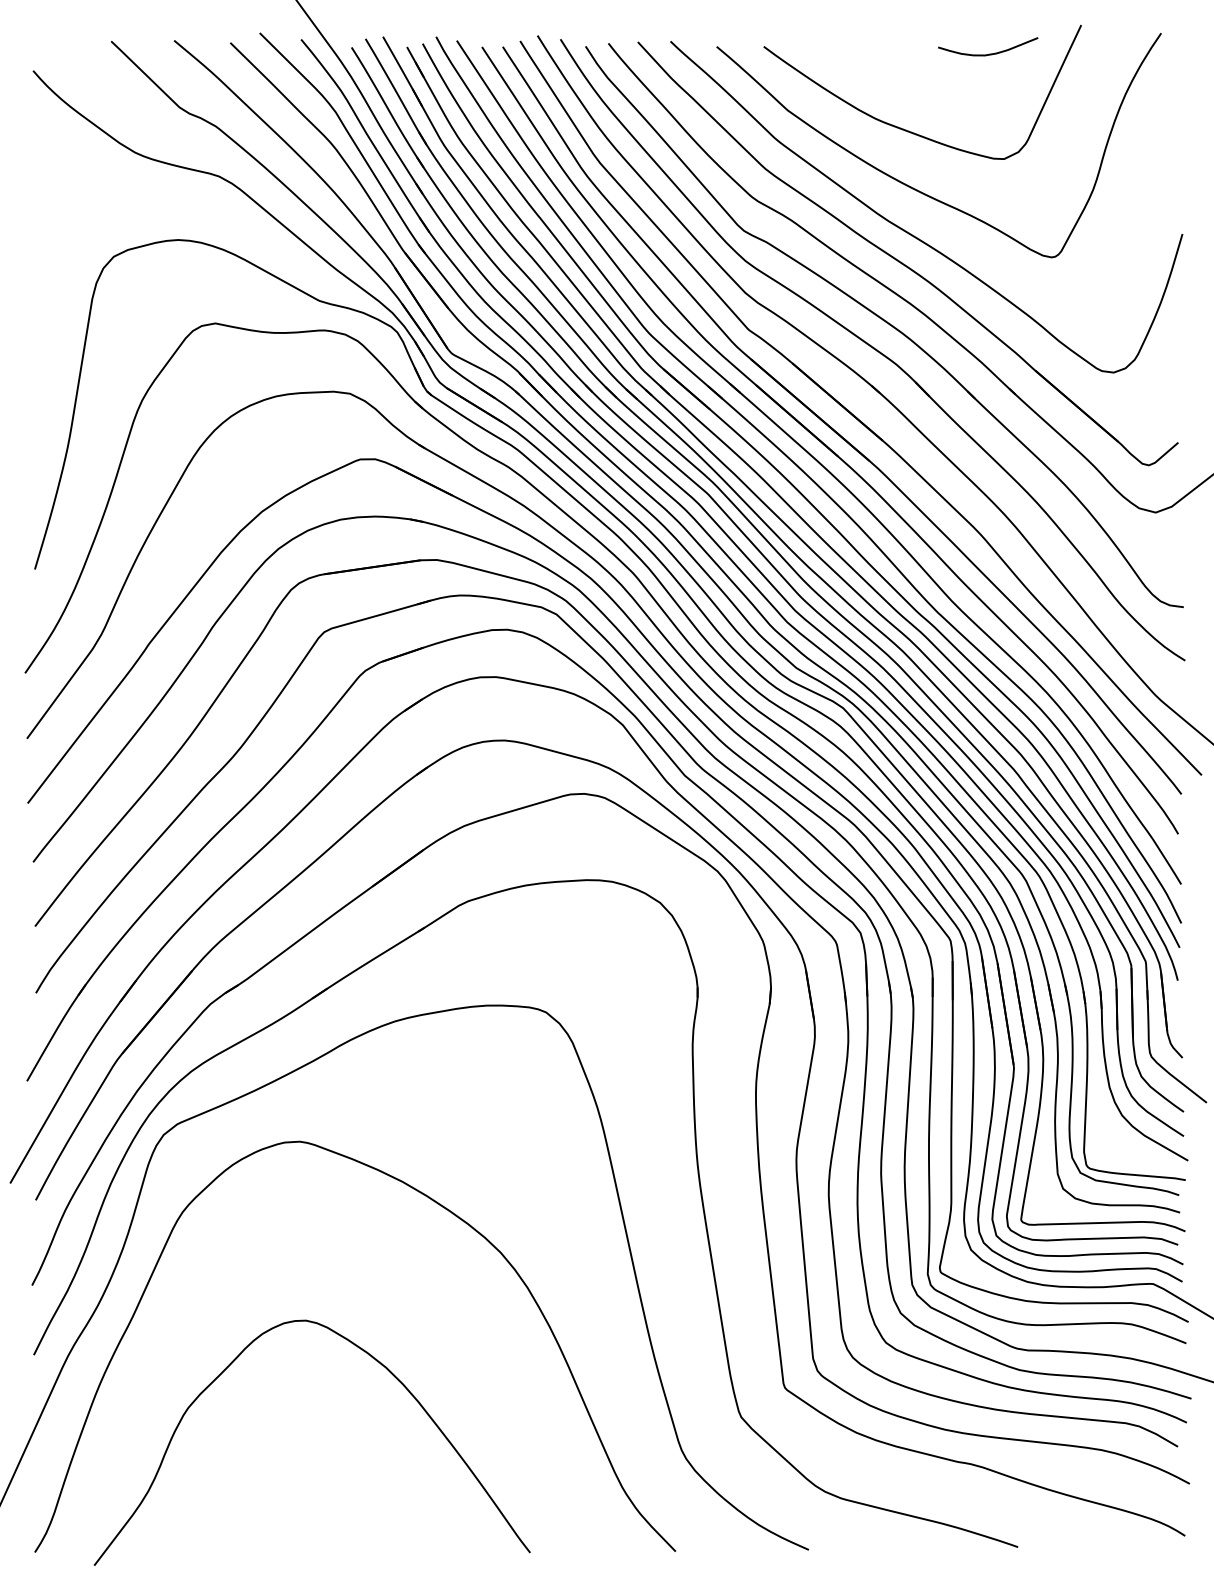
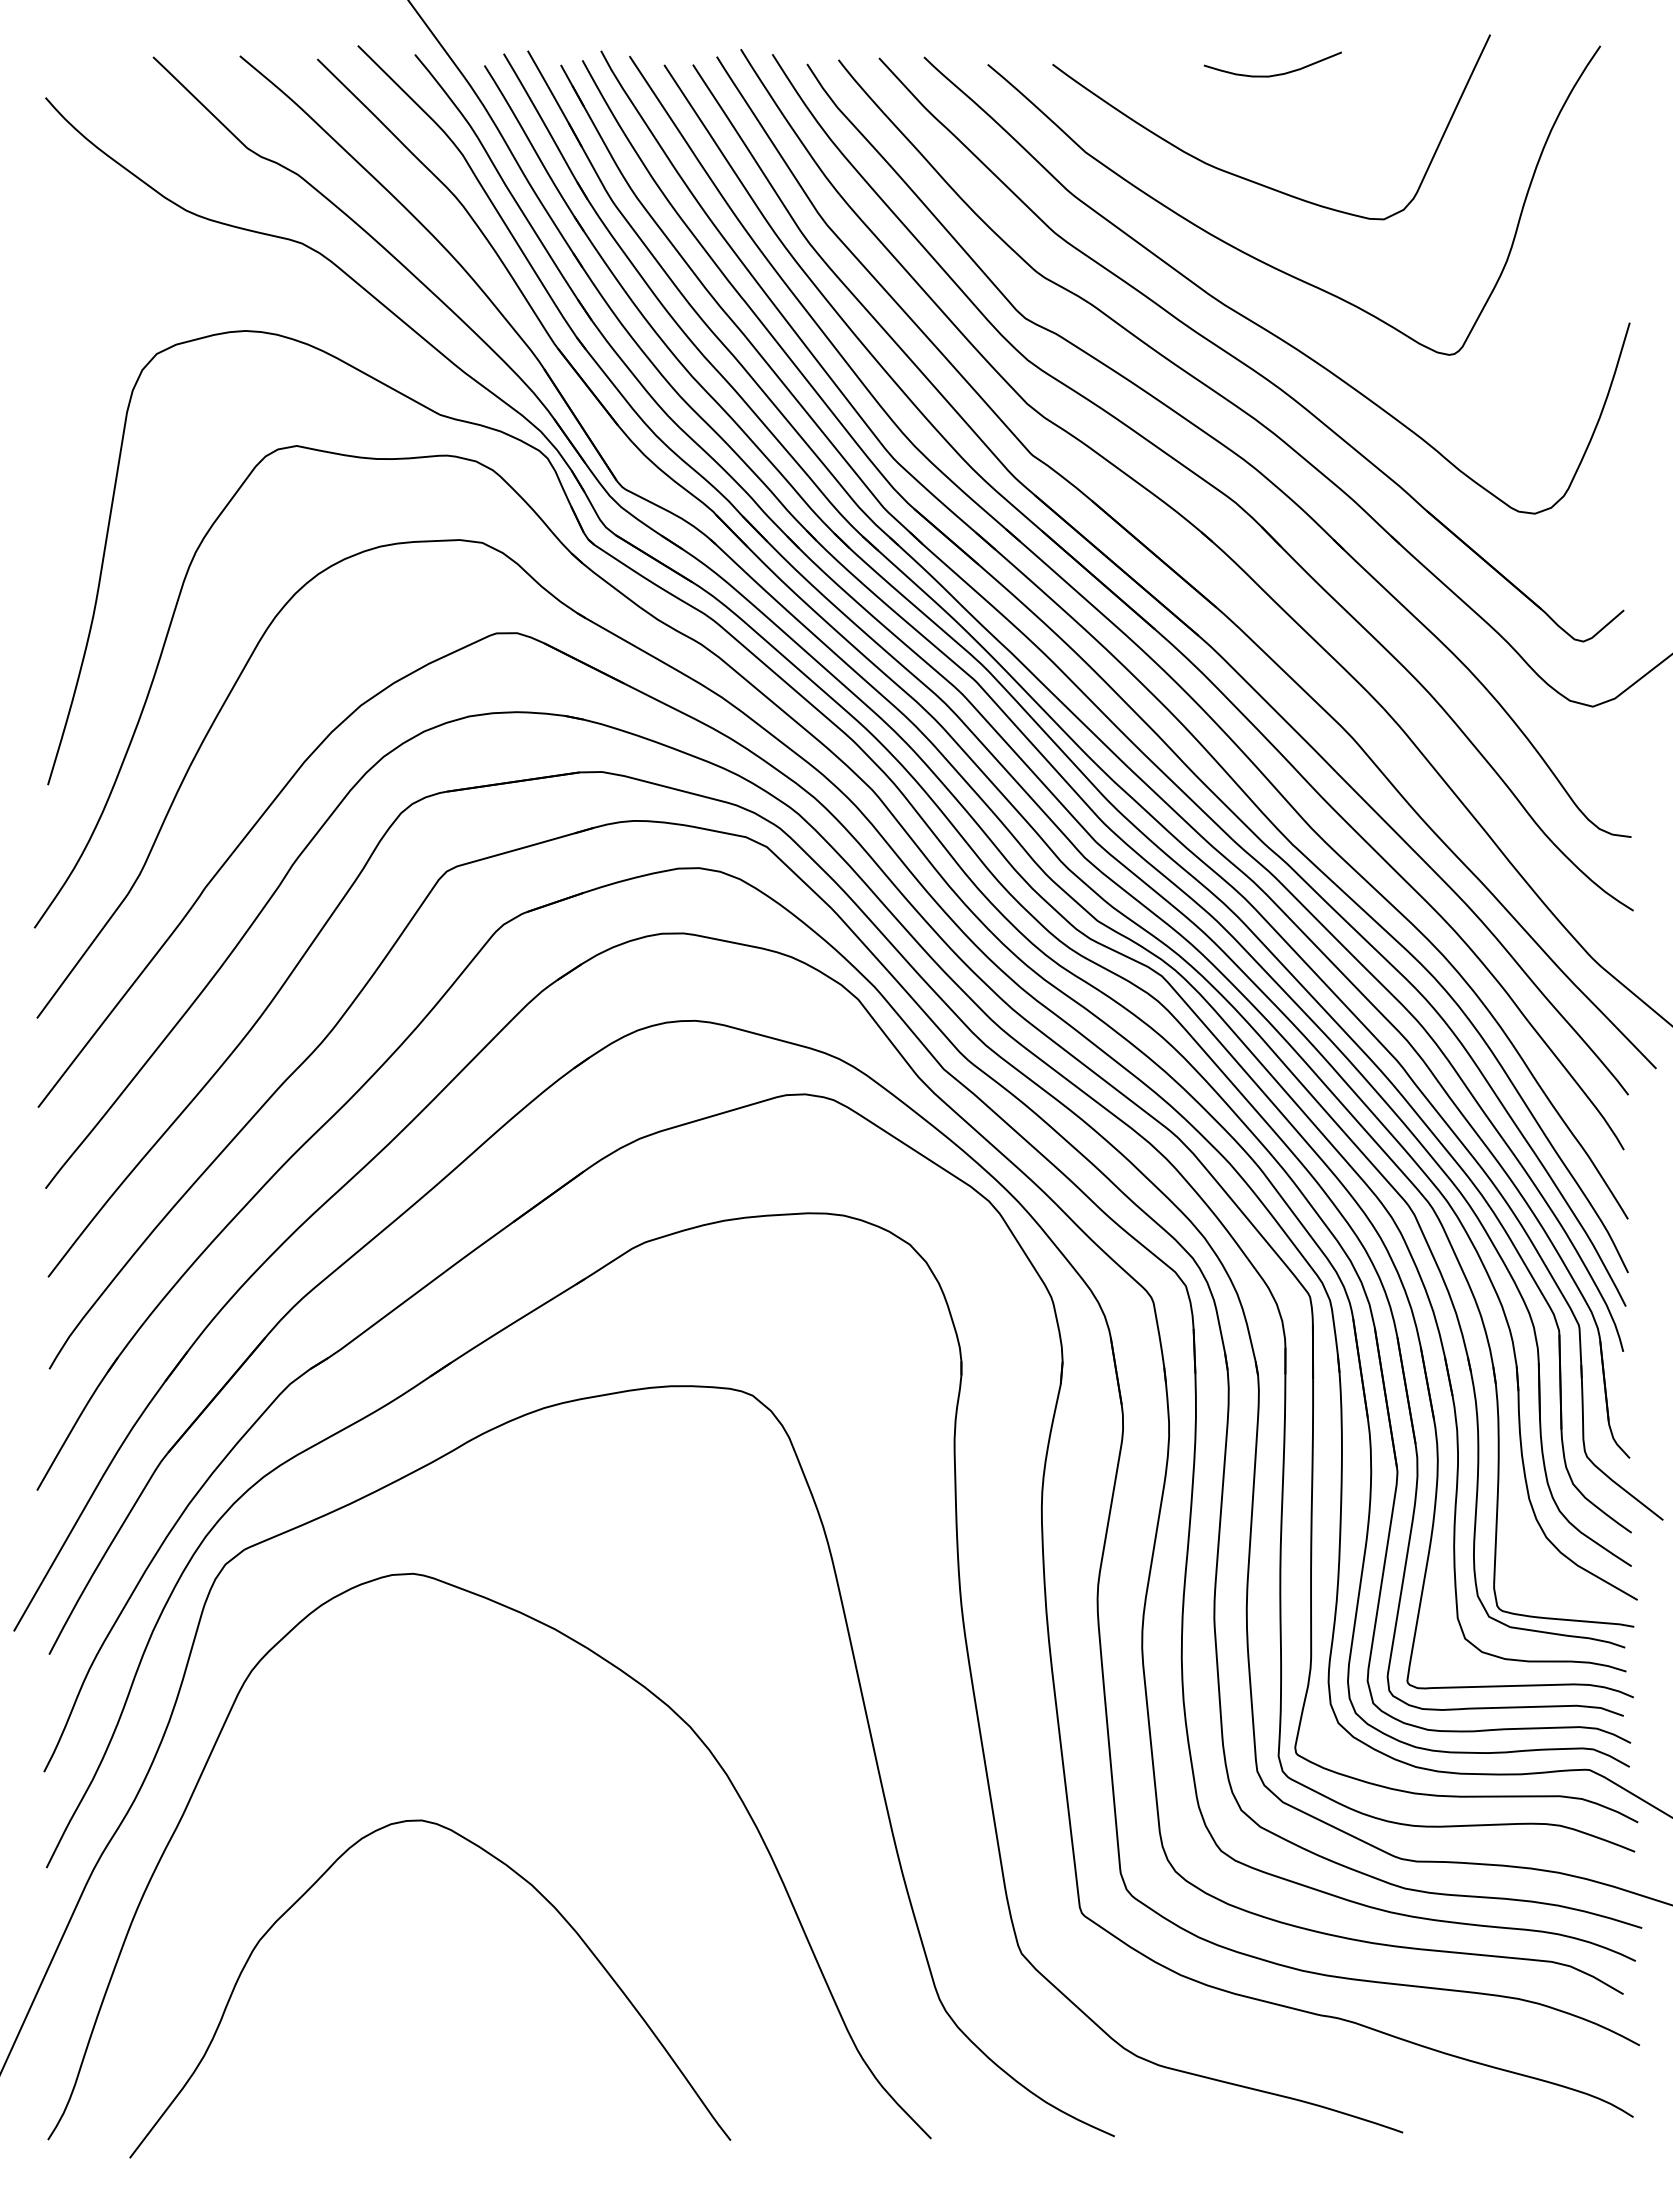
curve: (988, 53) -> (1273, 74), moved

